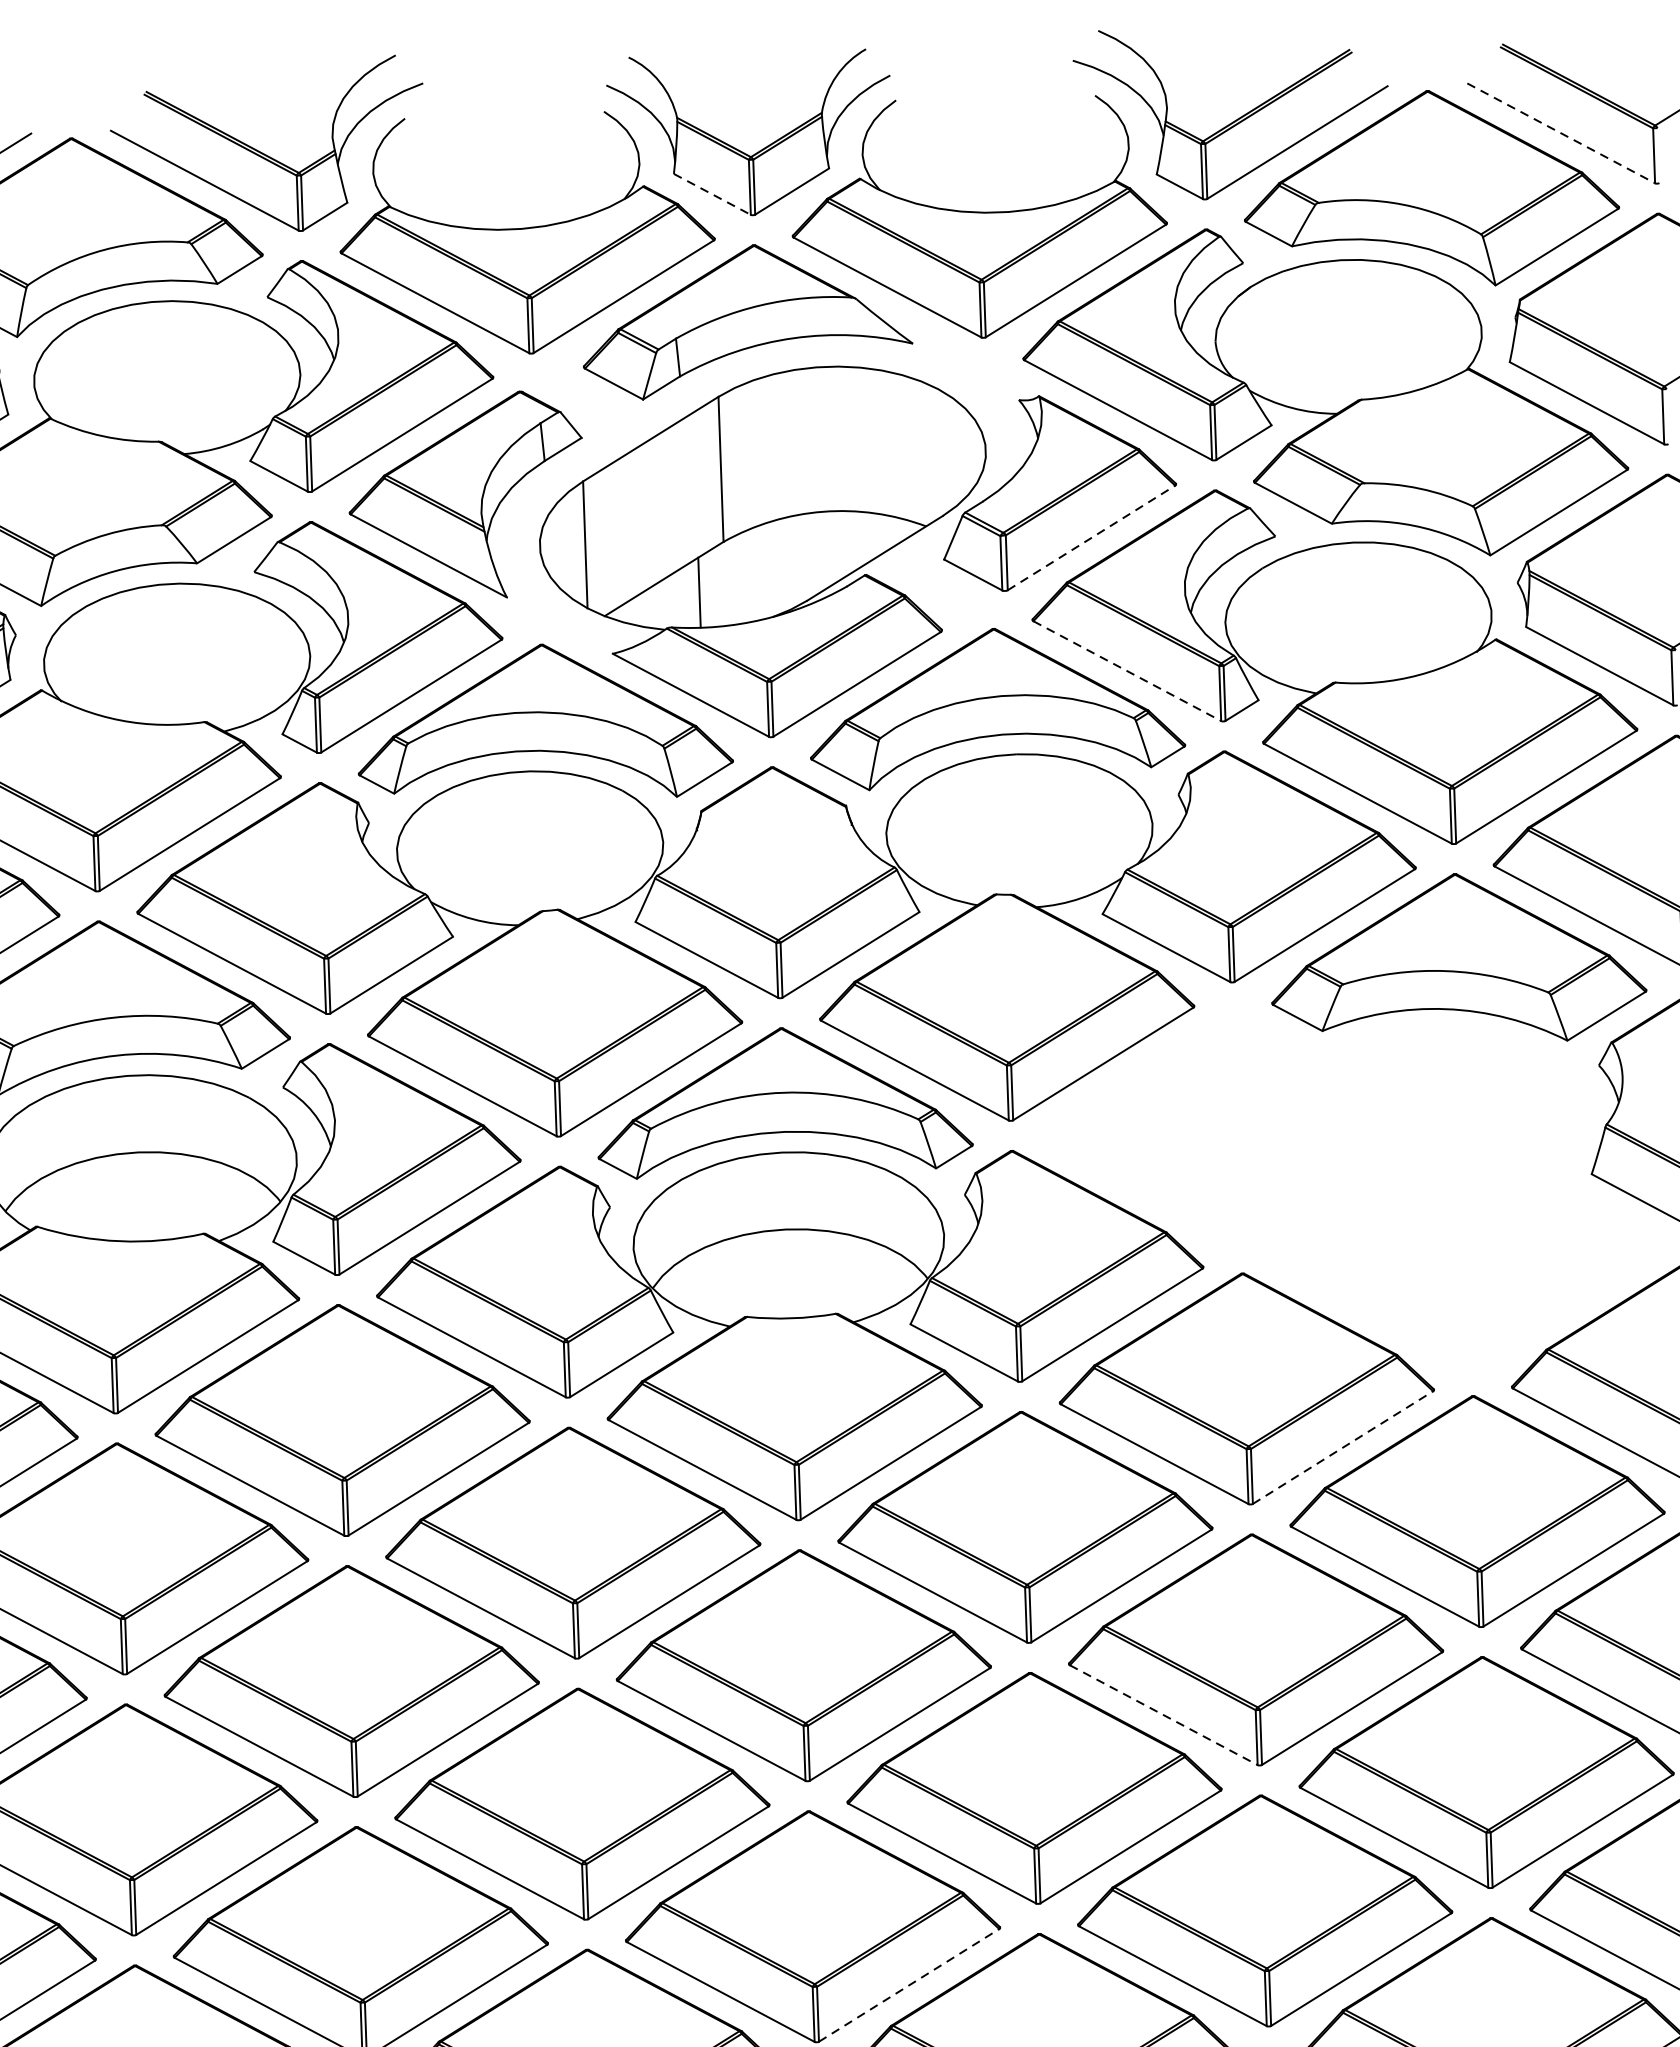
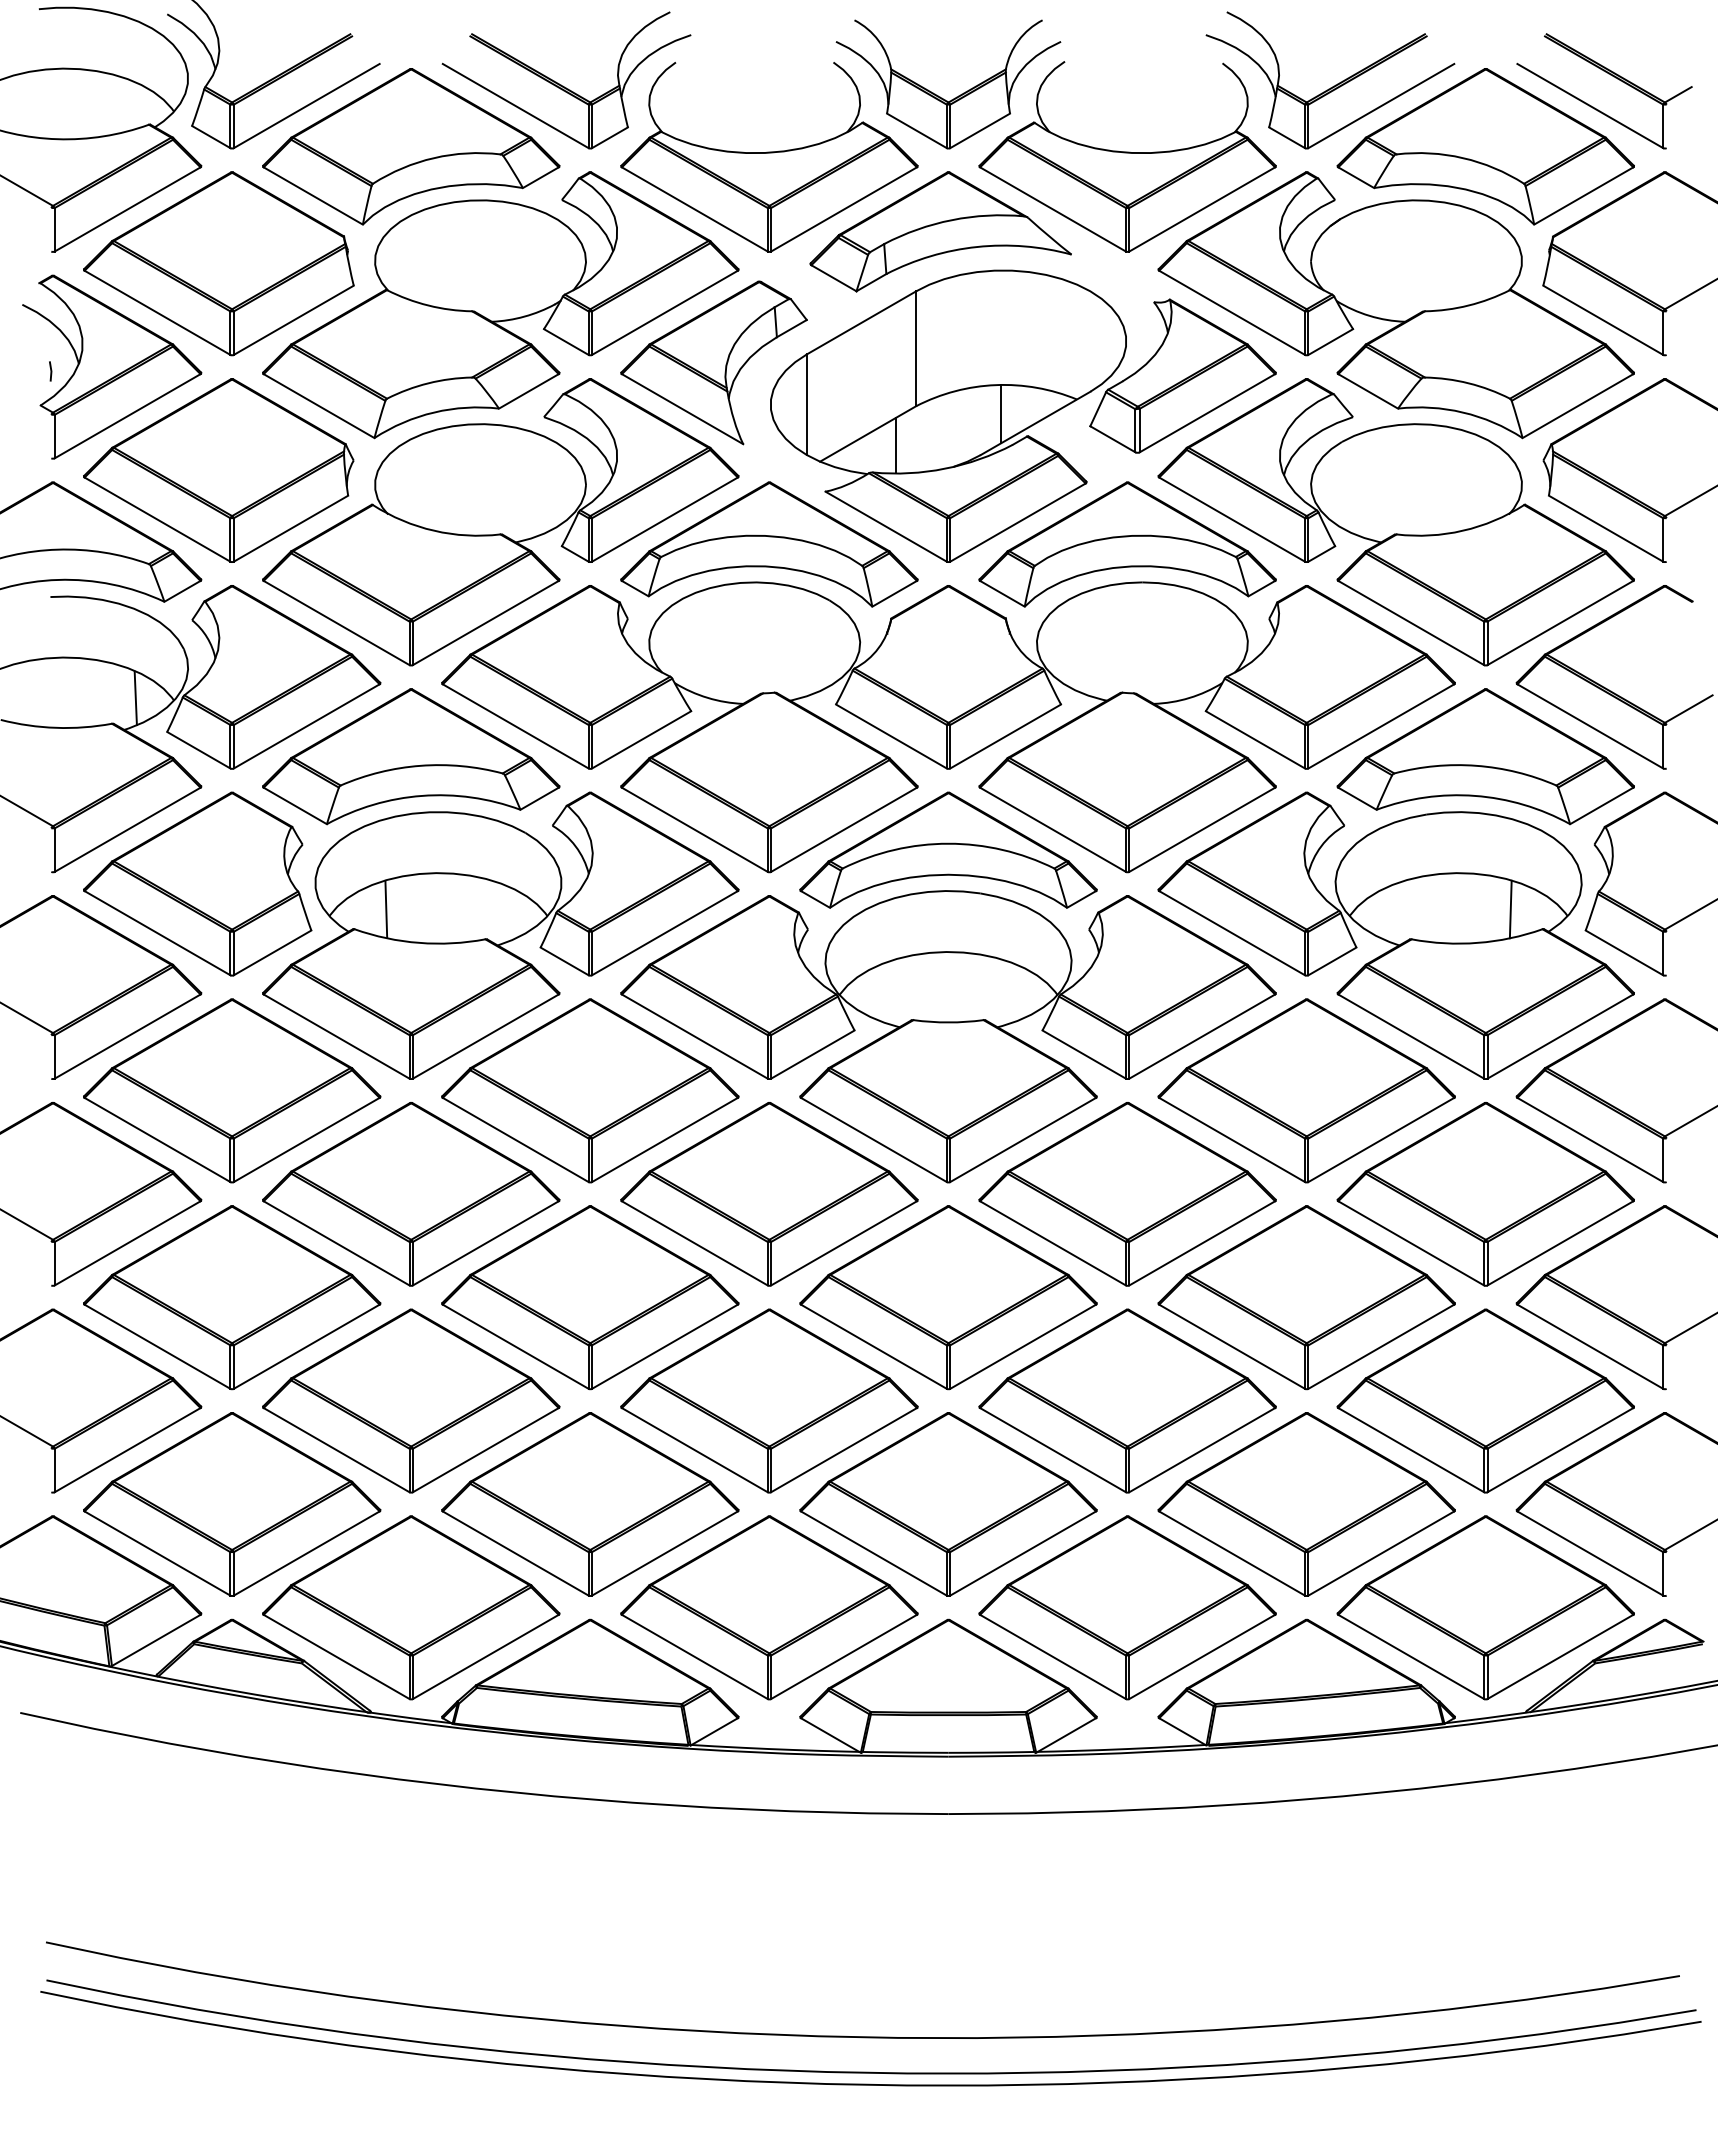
line: (1561, 133) -> (1590, 106), dashed -> solid
line: (713, 195) -> (917, 131), dashed -> solid
line: (1091, 537) -> (1207, 412), dashed -> solid
line: (831, 548) -> (1001, 414), added
line: (1127, 670) -> (1232, 519), dashed -> solid
part: (1351, 1188) -> (1395, 935), added
line: (77, 1199) -> (386, 908), added
line: (1343, 1446) -> (1381, 1139), dashed -> solid
line: (1164, 1716) -> (1232, 1347), dashed -> solid
line: (909, 1985) -> (1023, 1553), dashed -> solid

